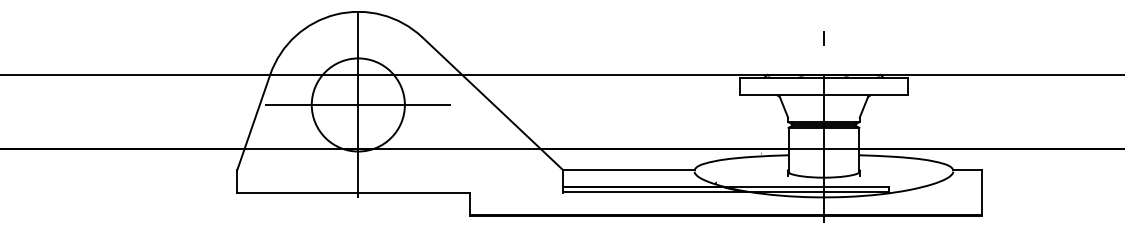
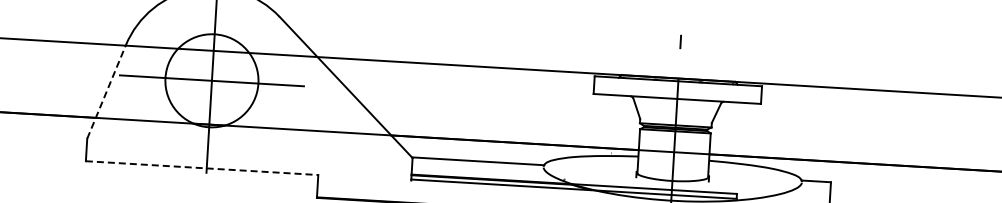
line: (253, 122) -> (106, 92), solid -> dashed
line: (354, 192) -> (202, 167), solid -> dashed

